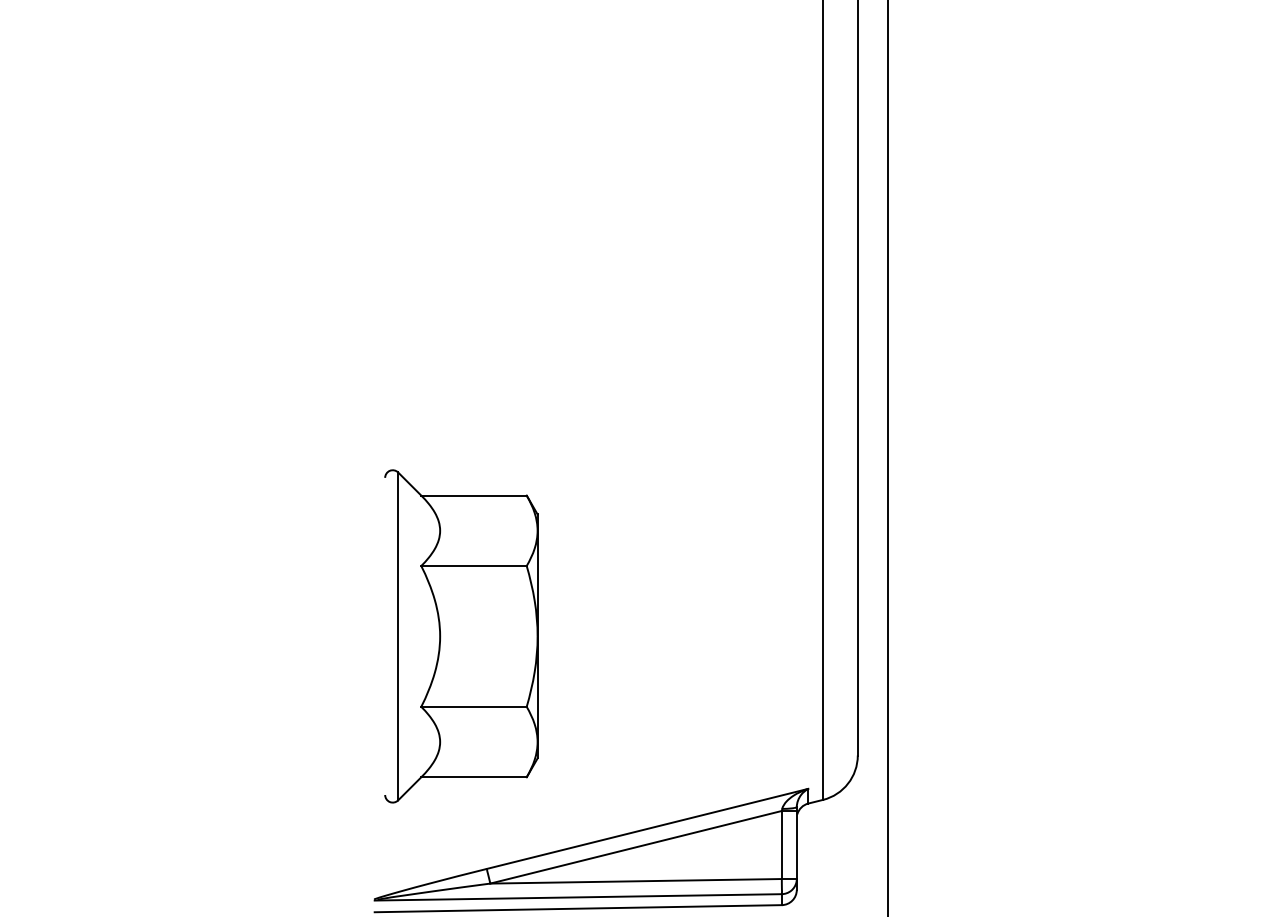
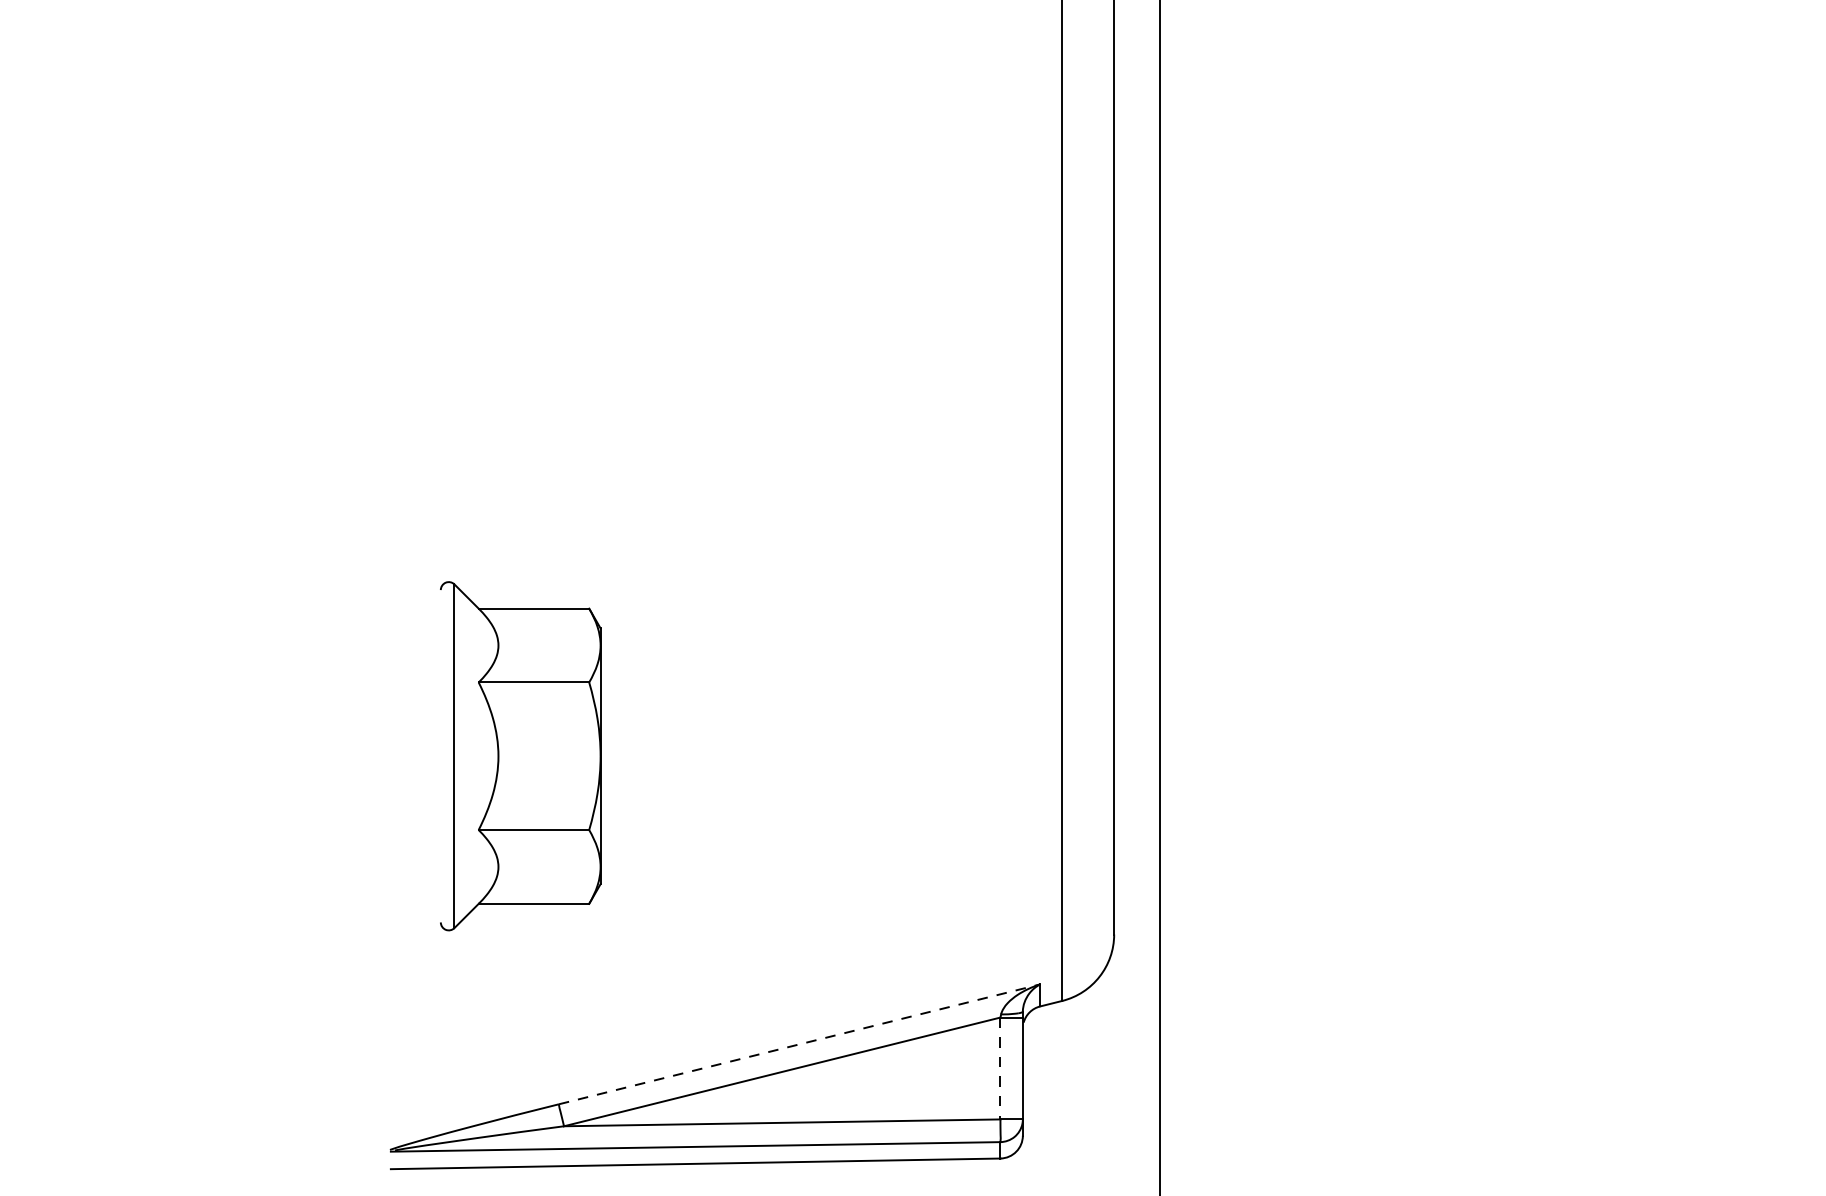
part: (461, 636) -> (520, 756), size x0.7
line: (647, 828) -> (799, 1043), solid -> dashed
line: (781, 845) -> (999, 1069), solid -> dashed

